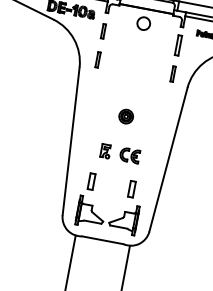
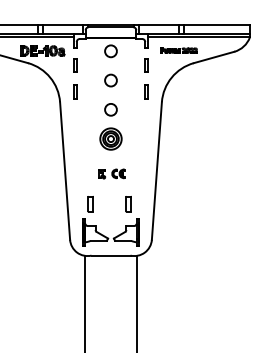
part: (178, 45) -> (146, 65), size x0.71
circle: (137, 54) -> (110, 80), added
circle: (131, 85) -> (110, 109), added
part: (125, 115) -> (110, 138), size x1.67
part: (119, 153) -> (111, 173), size x0.71

